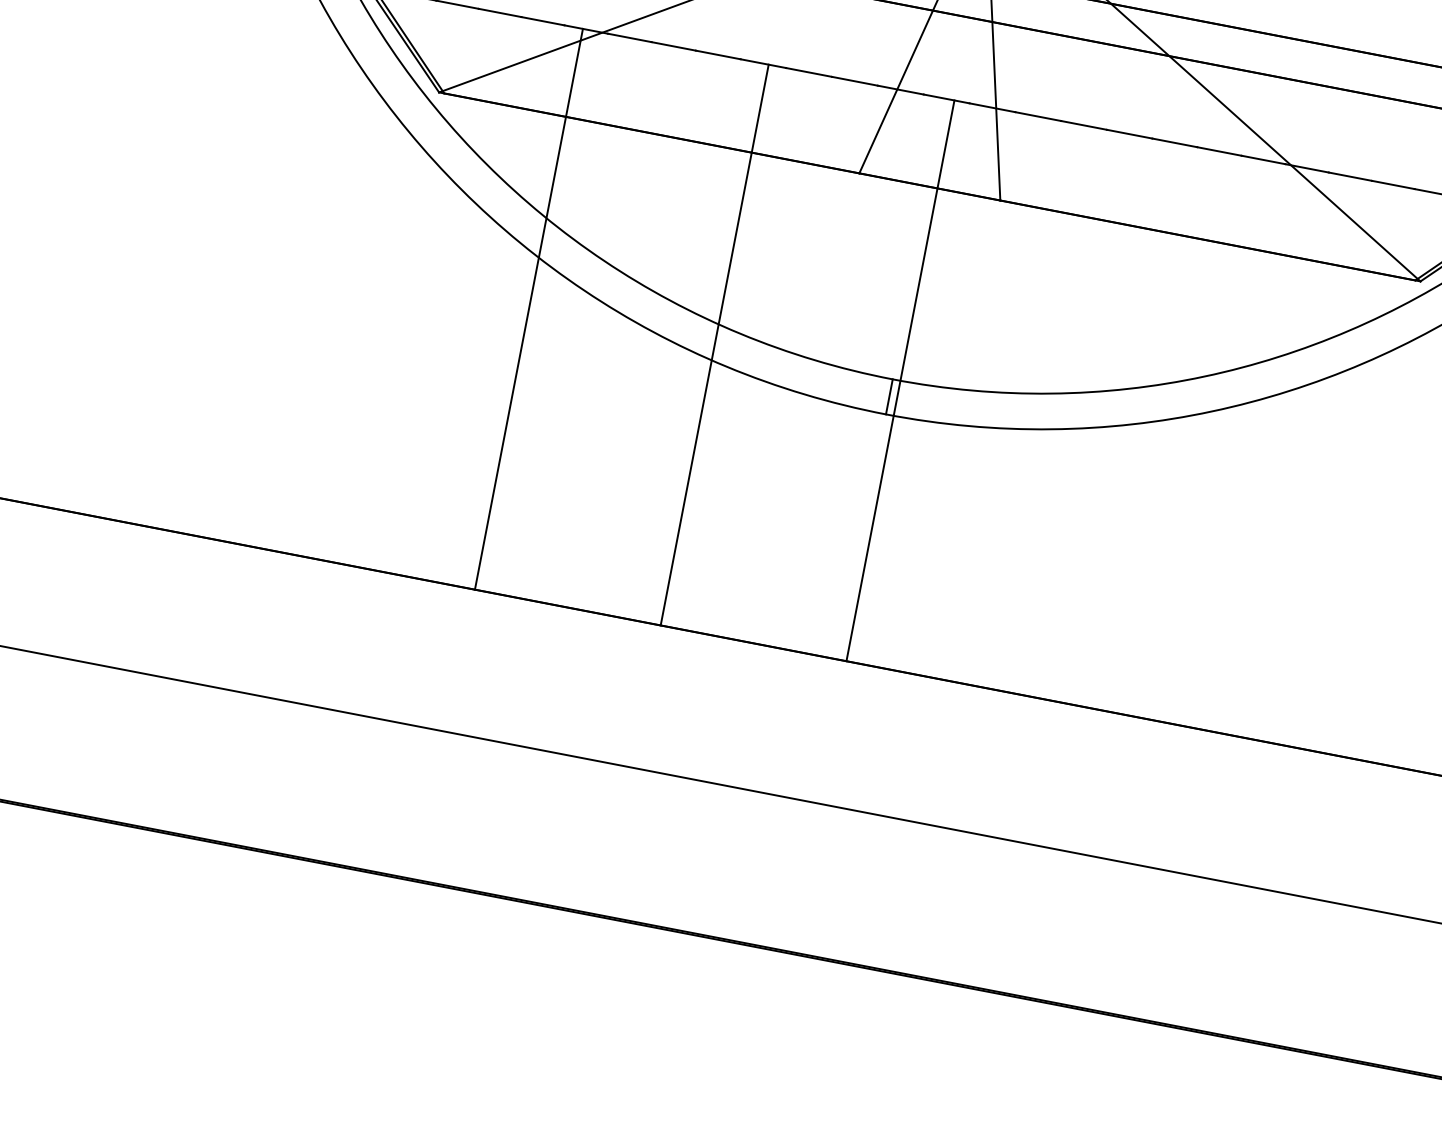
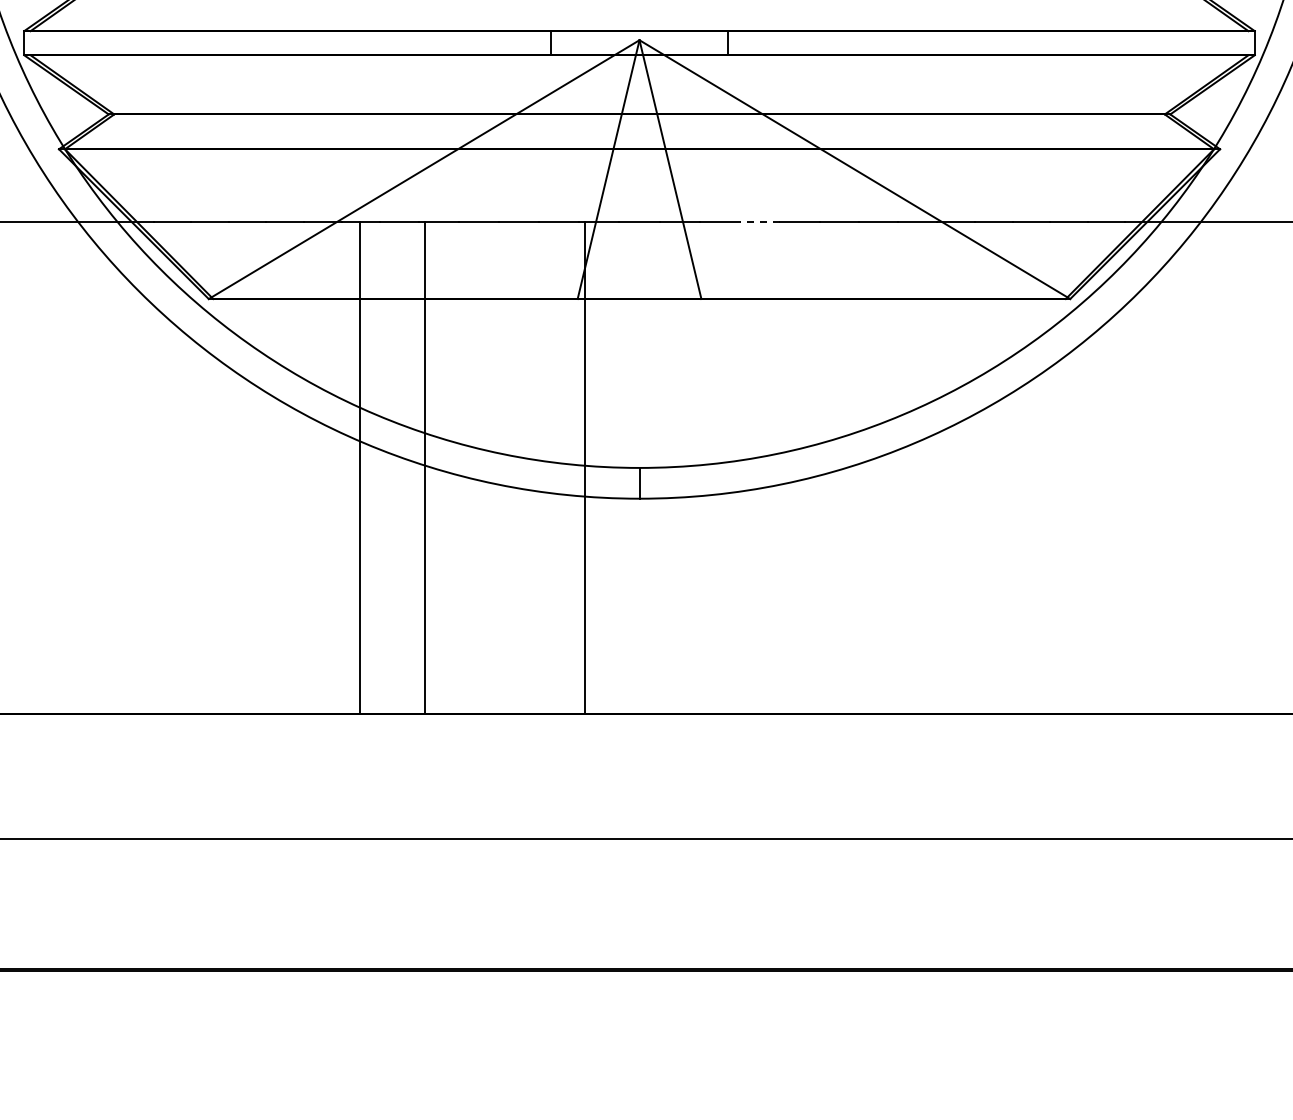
line: (1083, 124) -> (759, 221), solid -> dashed
line: (529, 308) -> (360, 467), moved
line: (715, 344) -> (425, 467), moved
line: (900, 380) -> (585, 467), moved

